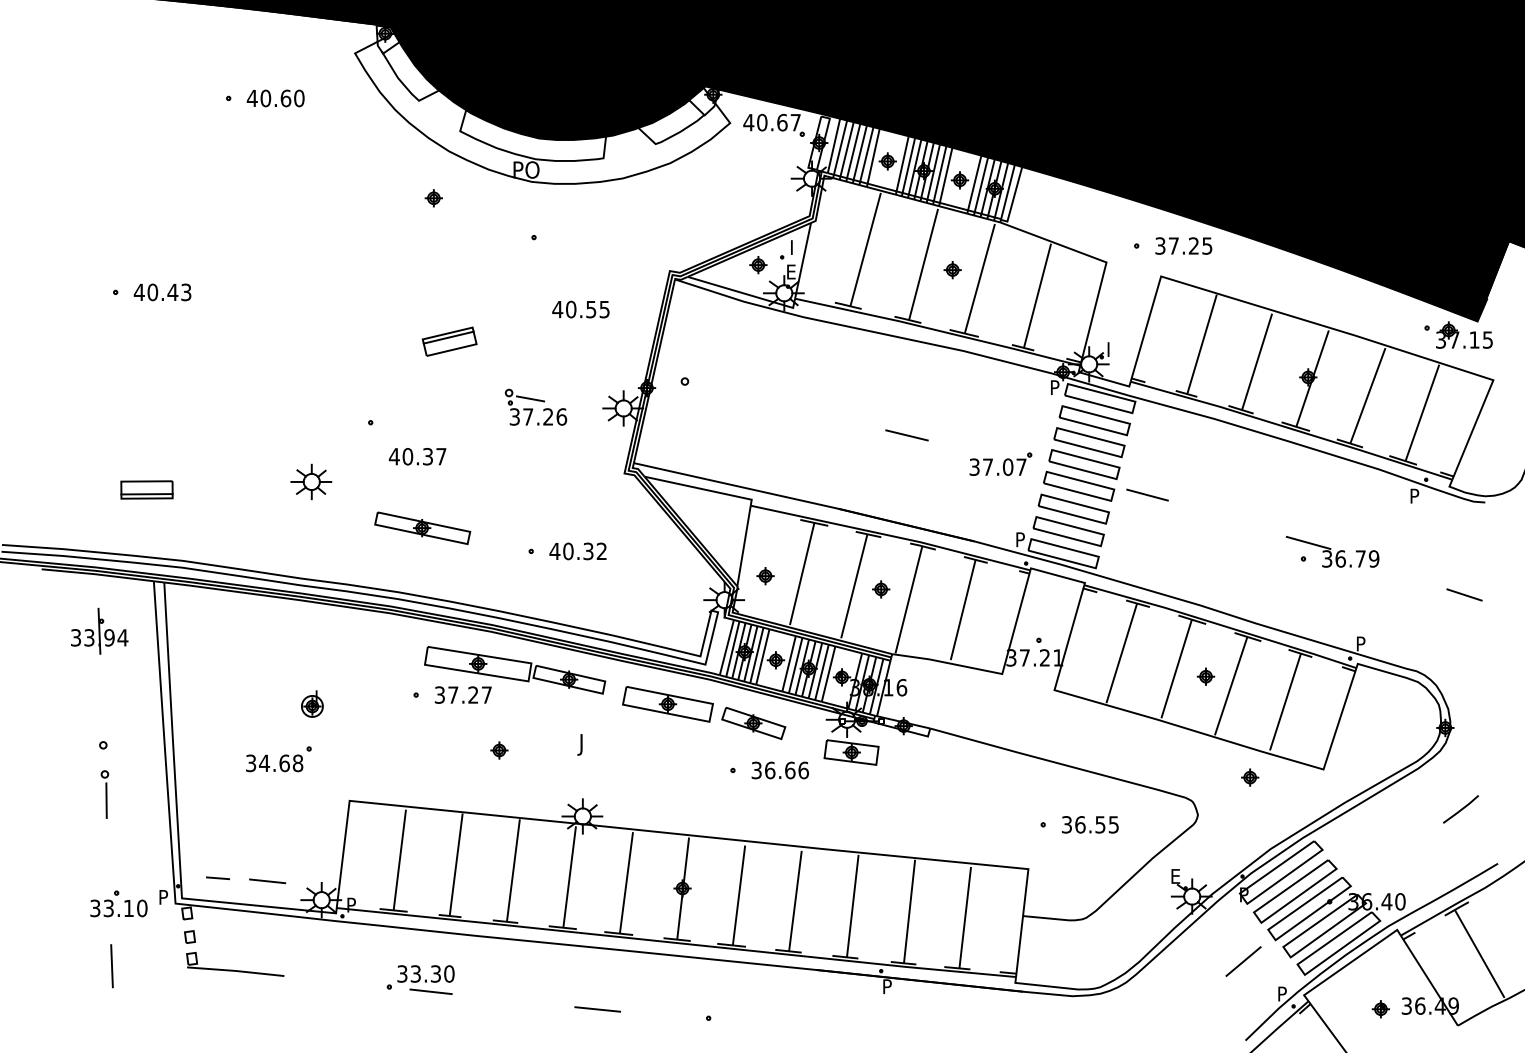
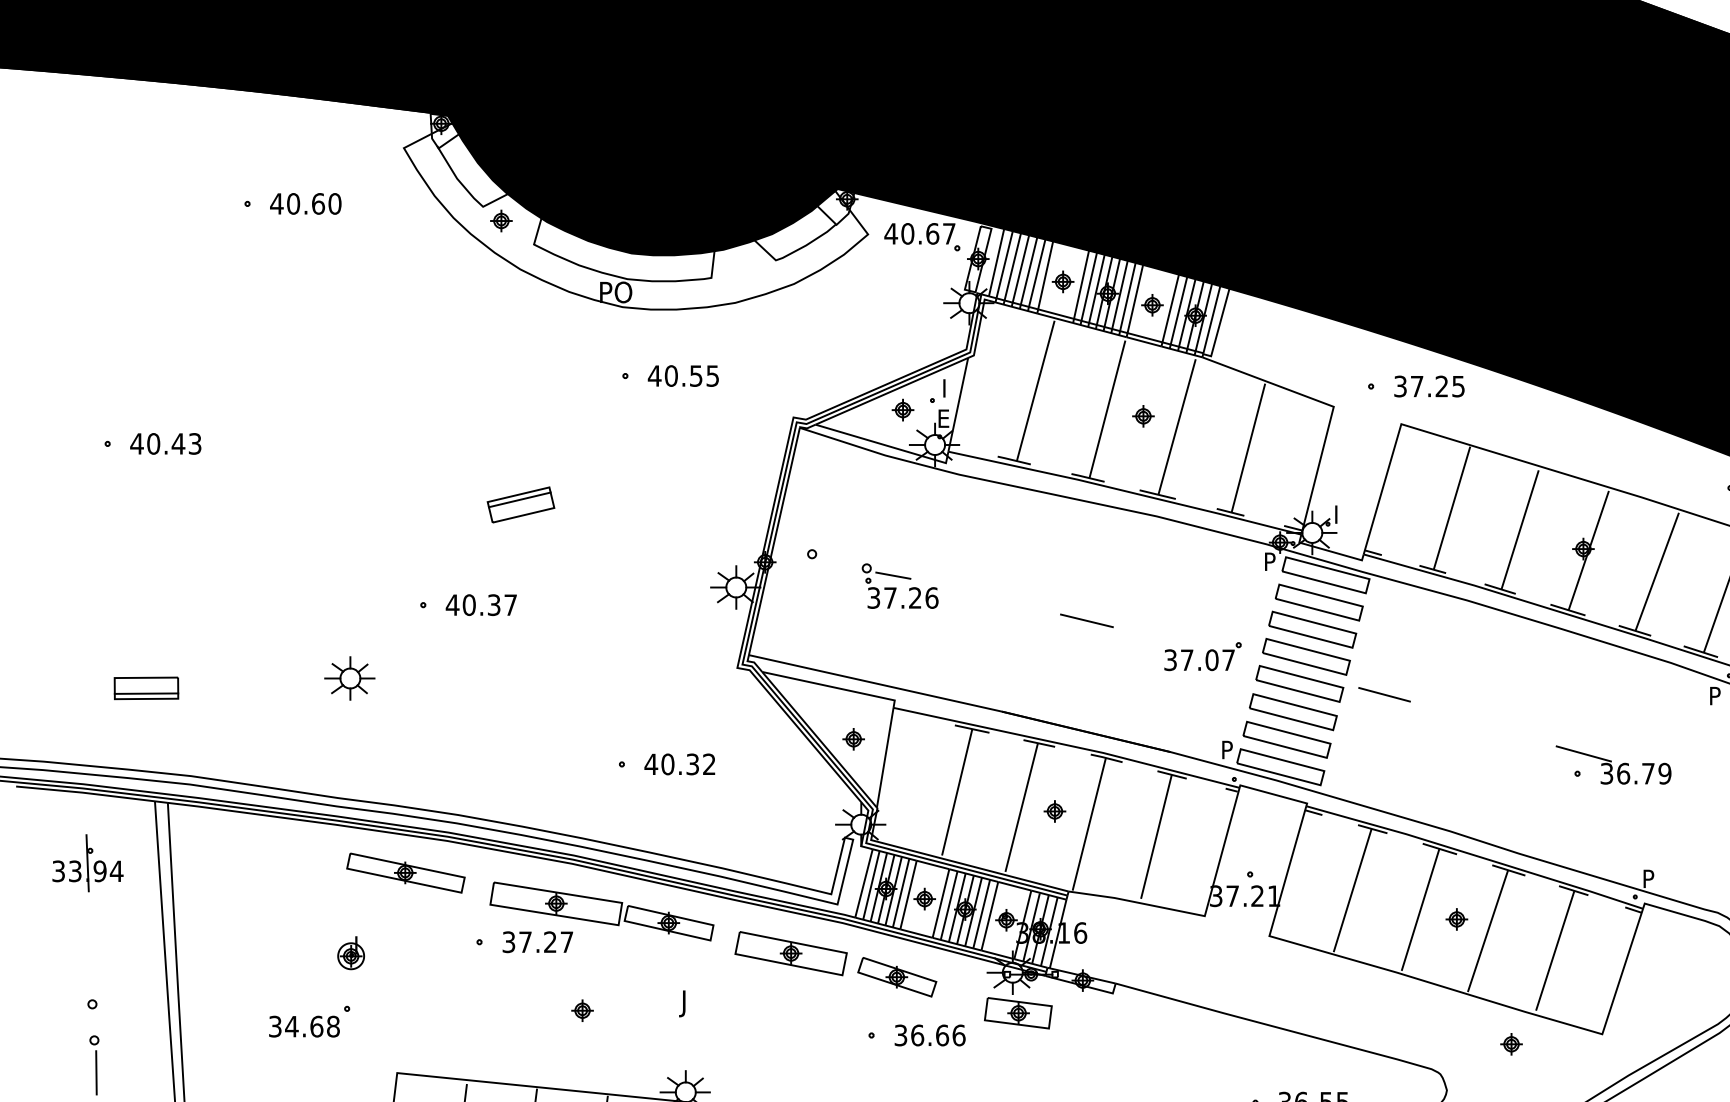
part: (433, 198) -> (500, 221), moved
text: (580, 309) -> (682, 375), moved
part: (536, 406) -> (900, 585), moved
text: (417, 456) -> (481, 604), moved
part: (422, 527) -> (405, 872), moved
part: (765, 576) -> (853, 739), moved

